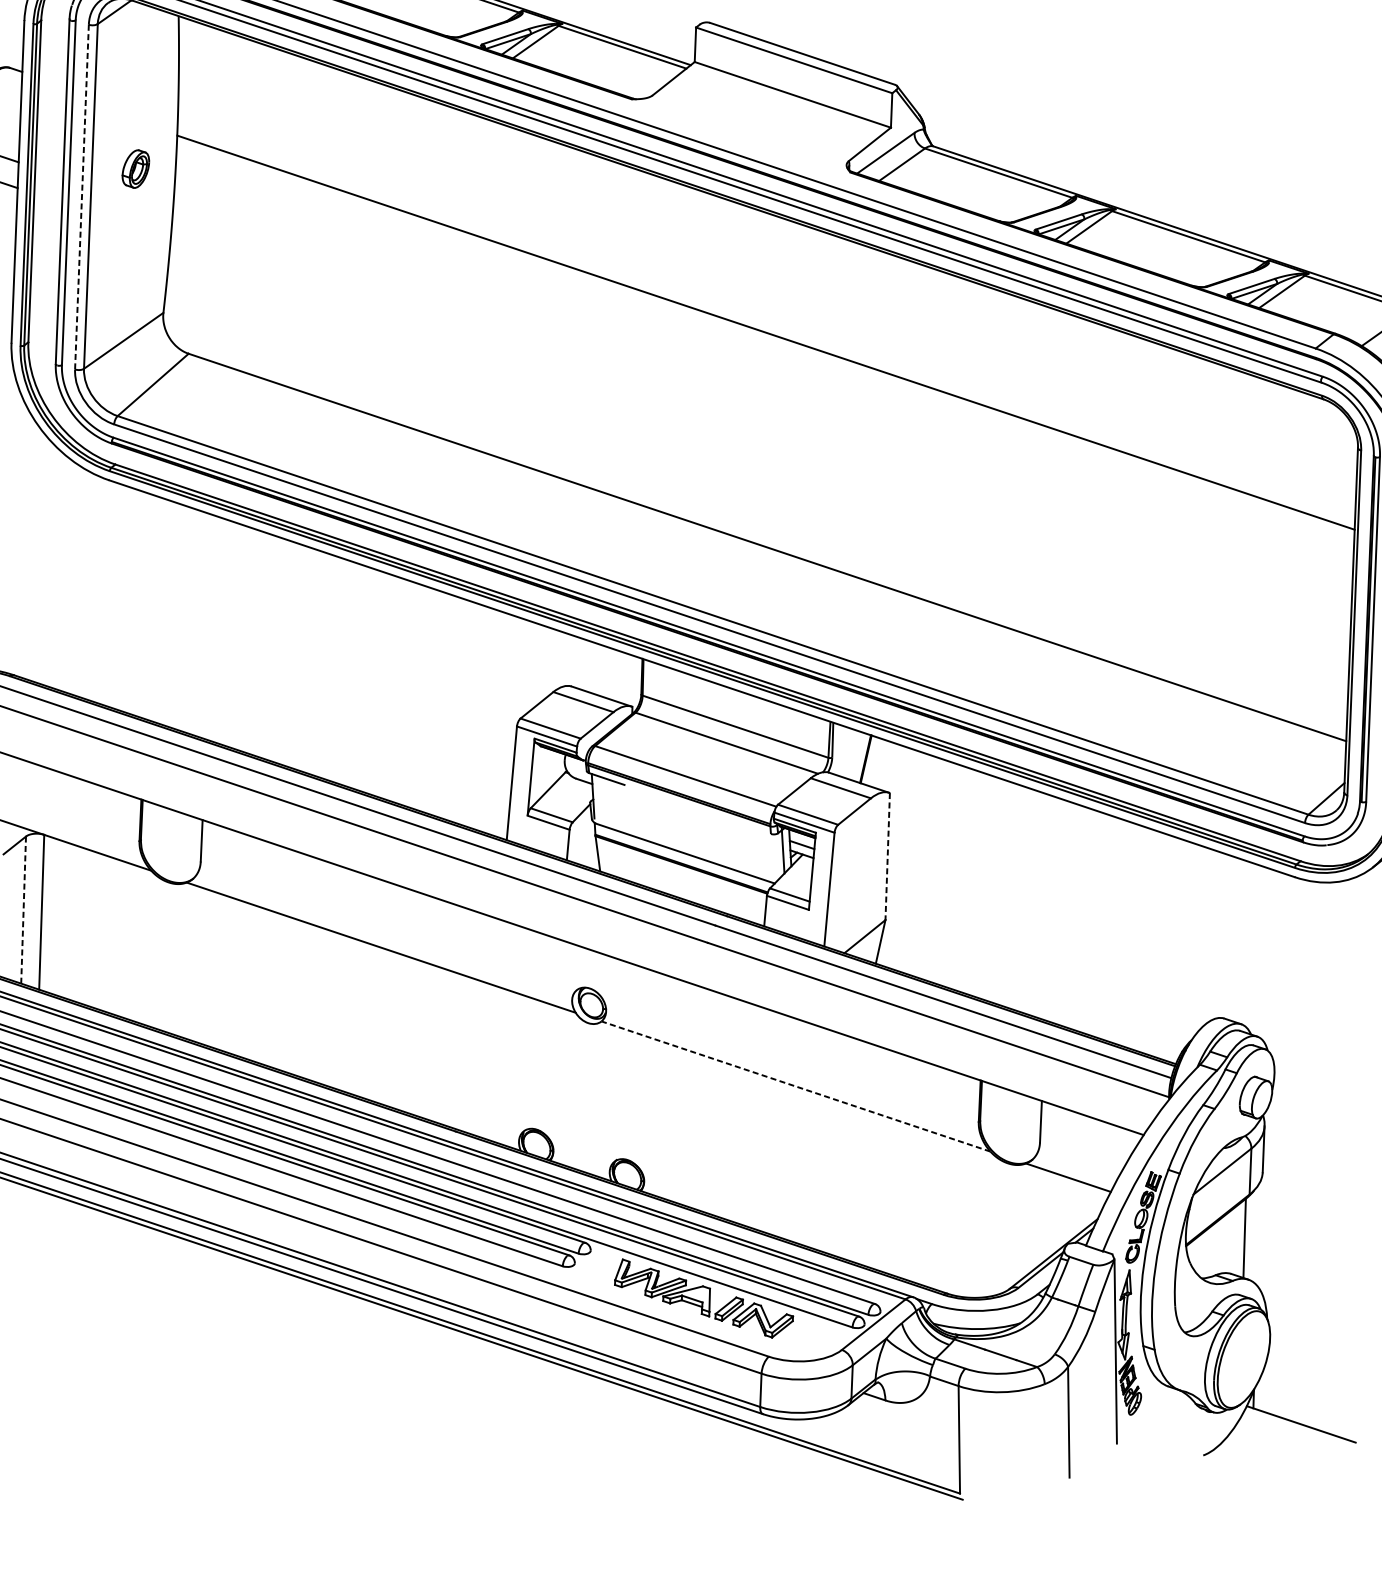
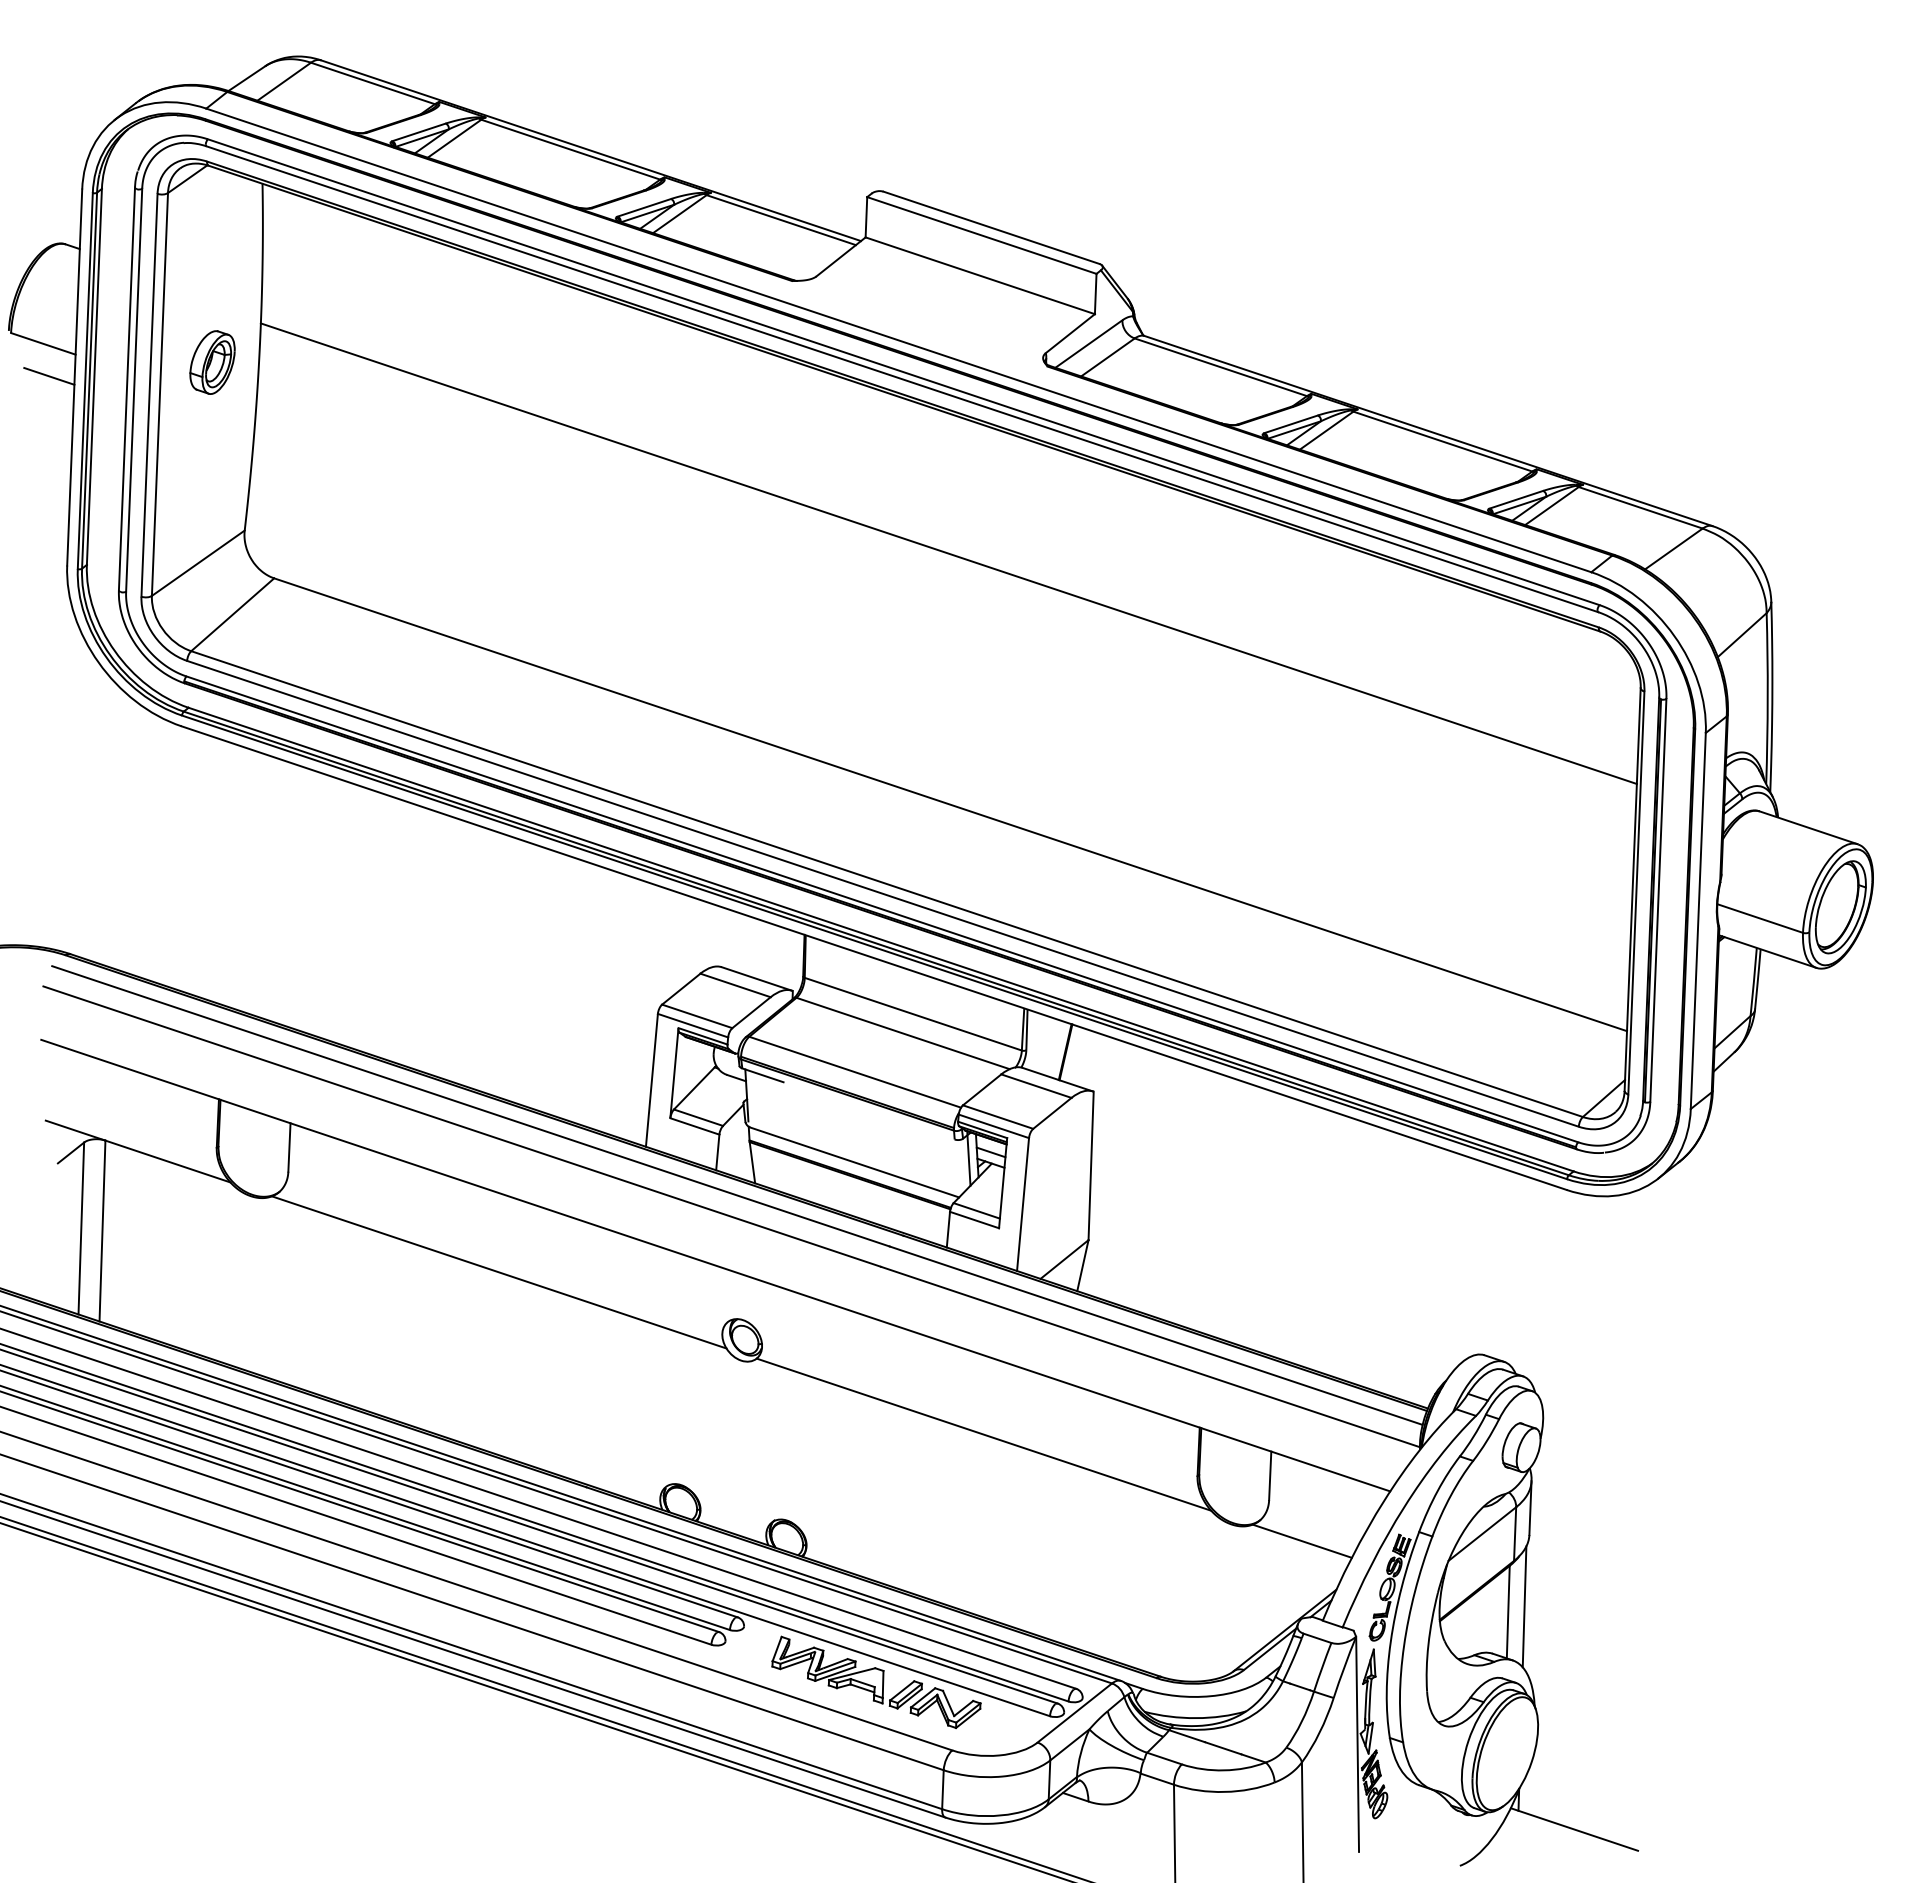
part: (135, 169) -> (212, 362), size x1.43
line: (81, 197) -> (149, 395), dashed -> solid
line: (888, 857) -> (1091, 1166), dashed -> solid
line: (23, 910) -> (81, 1228), dashed -> solid
line: (795, 1086) -> (983, 1434), dashed -> solid
line: (1258, 1233) -> (1524, 1606), added

